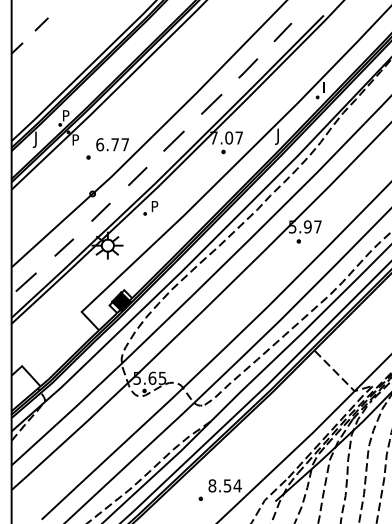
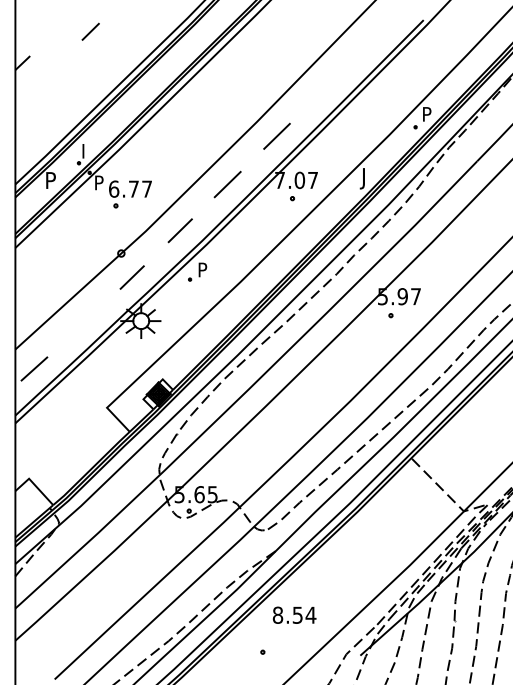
line: (41, 24) -> (90, 31), moved
line: (282, 32) -> (369, 42), removed
line: (247, 68) -> (324, 89), removed
text: (326, 87) -> (427, 114), I -> P
text: (66, 113) -> (87, 148), P -> I
text: (37, 139) -> (49, 182), J -> P
text: (112, 144) -> (130, 188), moved
line: (63, 247) -> (83, 323), removed
text: (225, 485) -> (294, 614), moved

